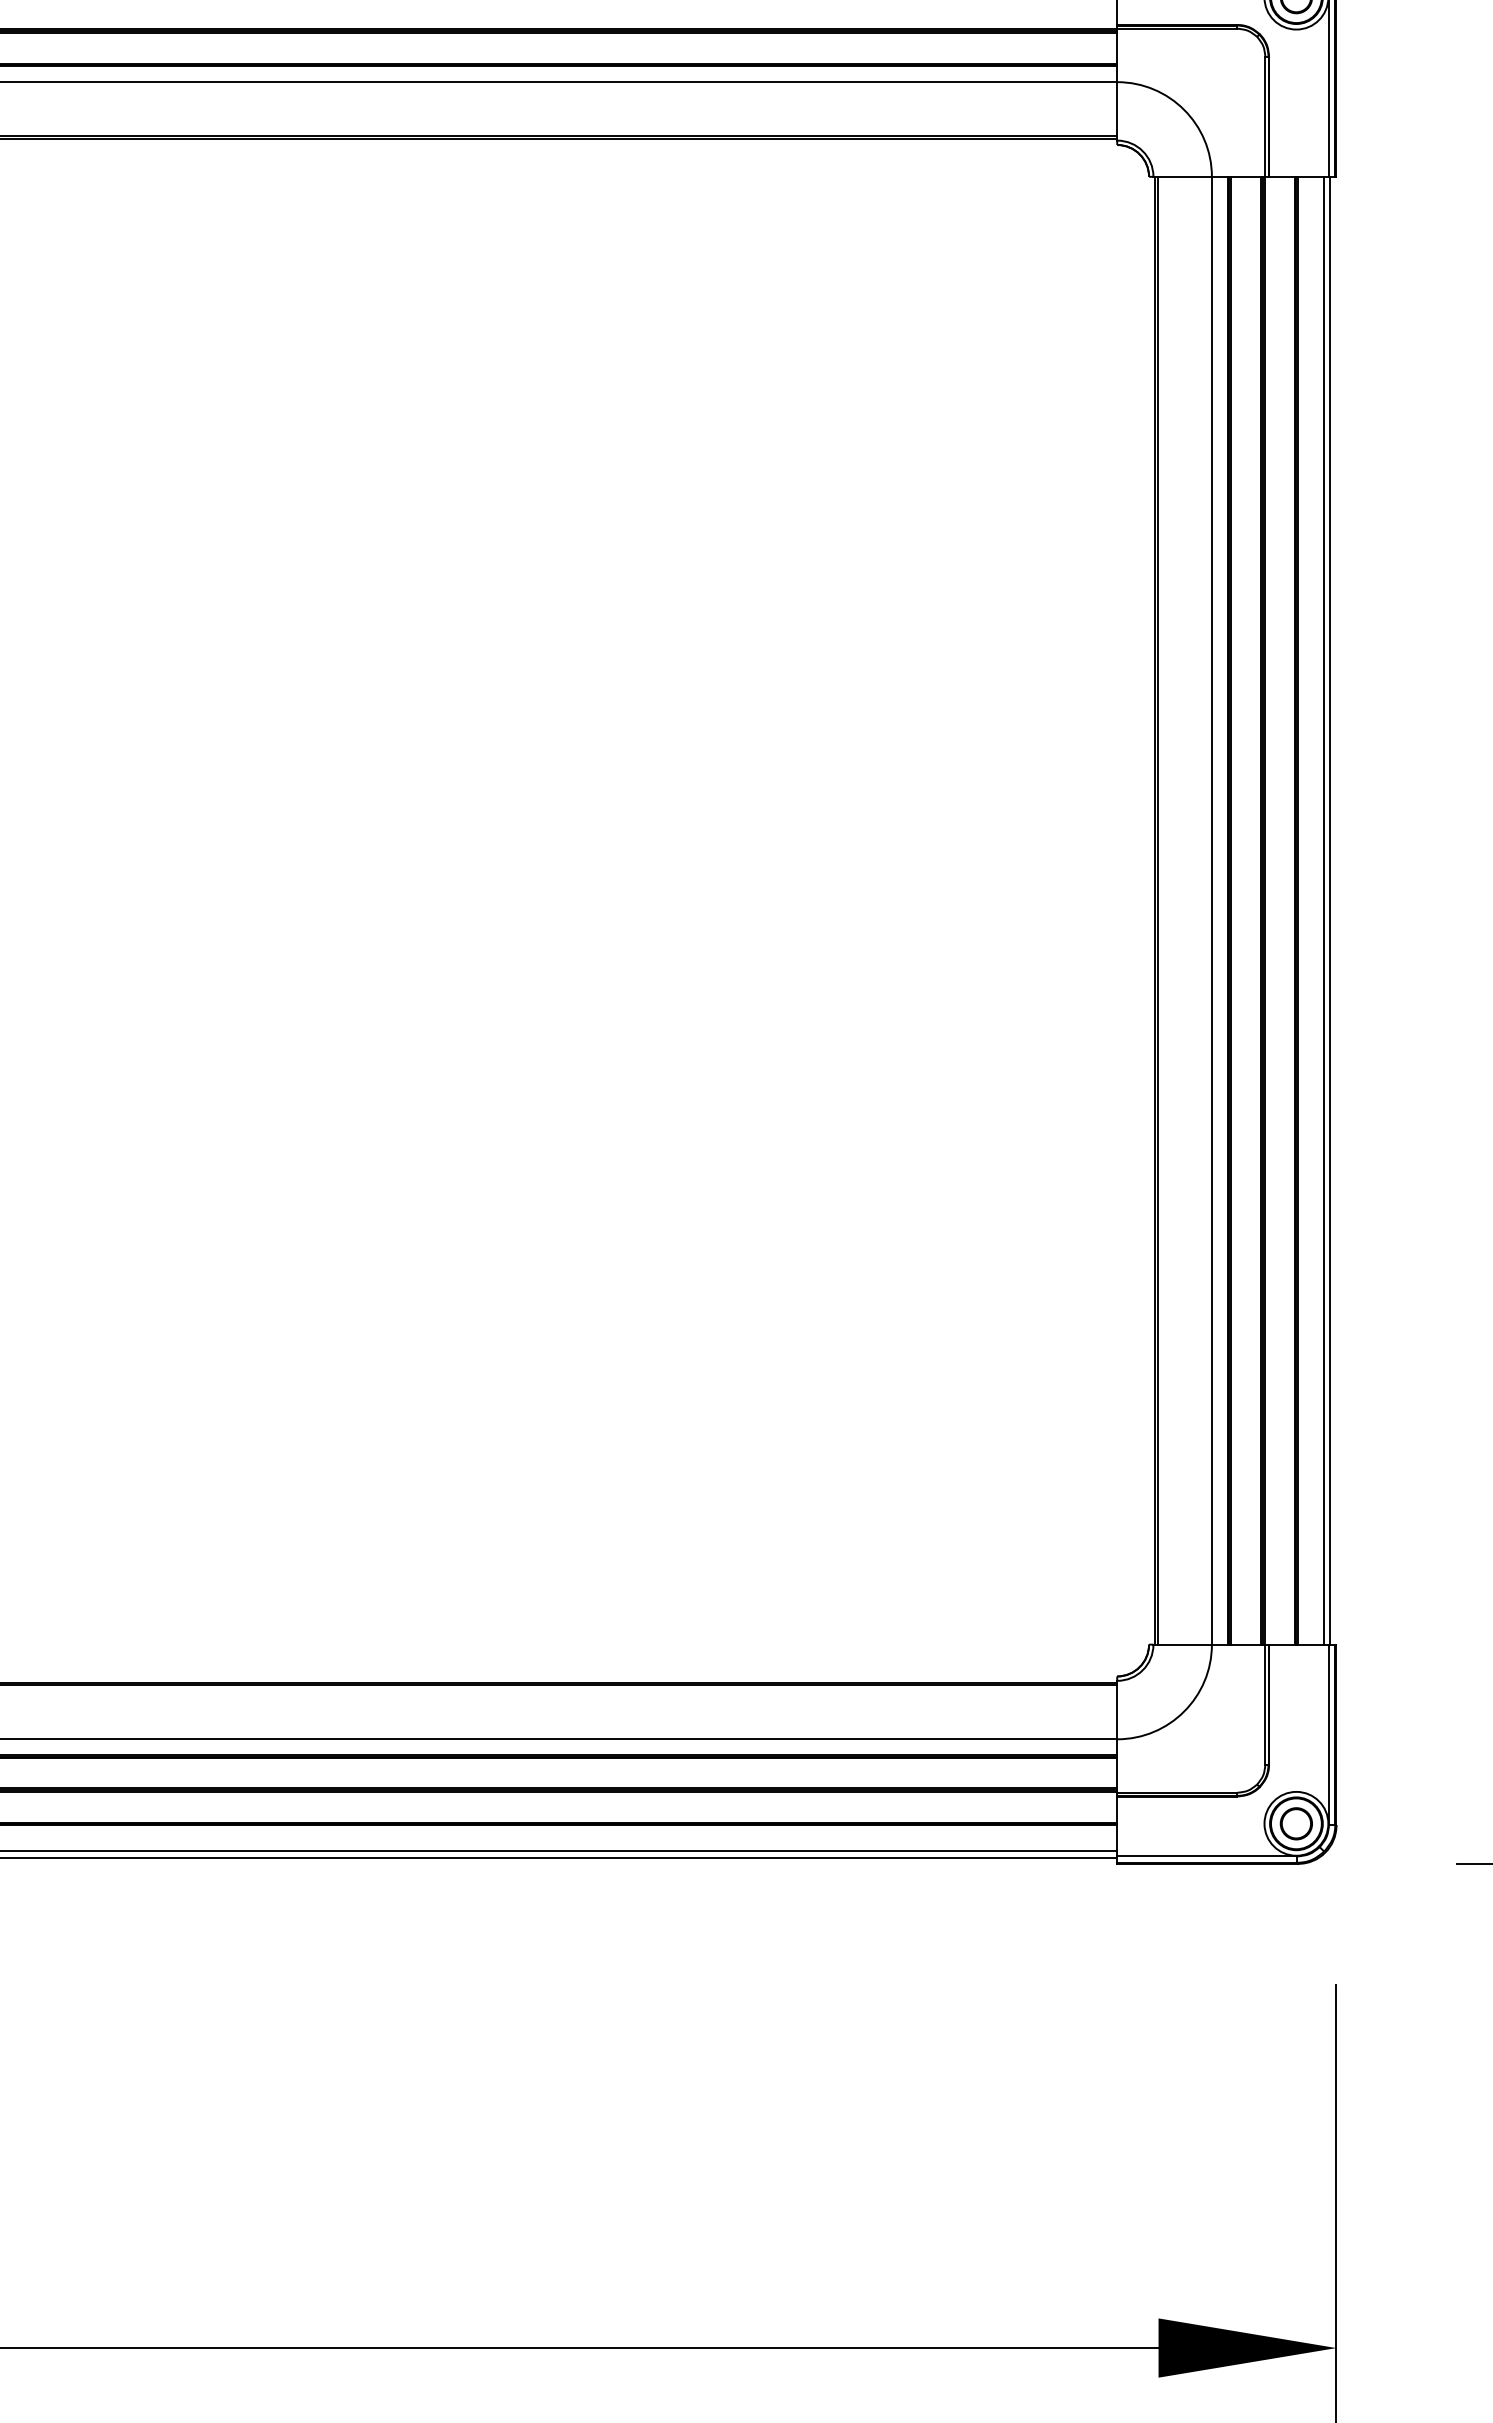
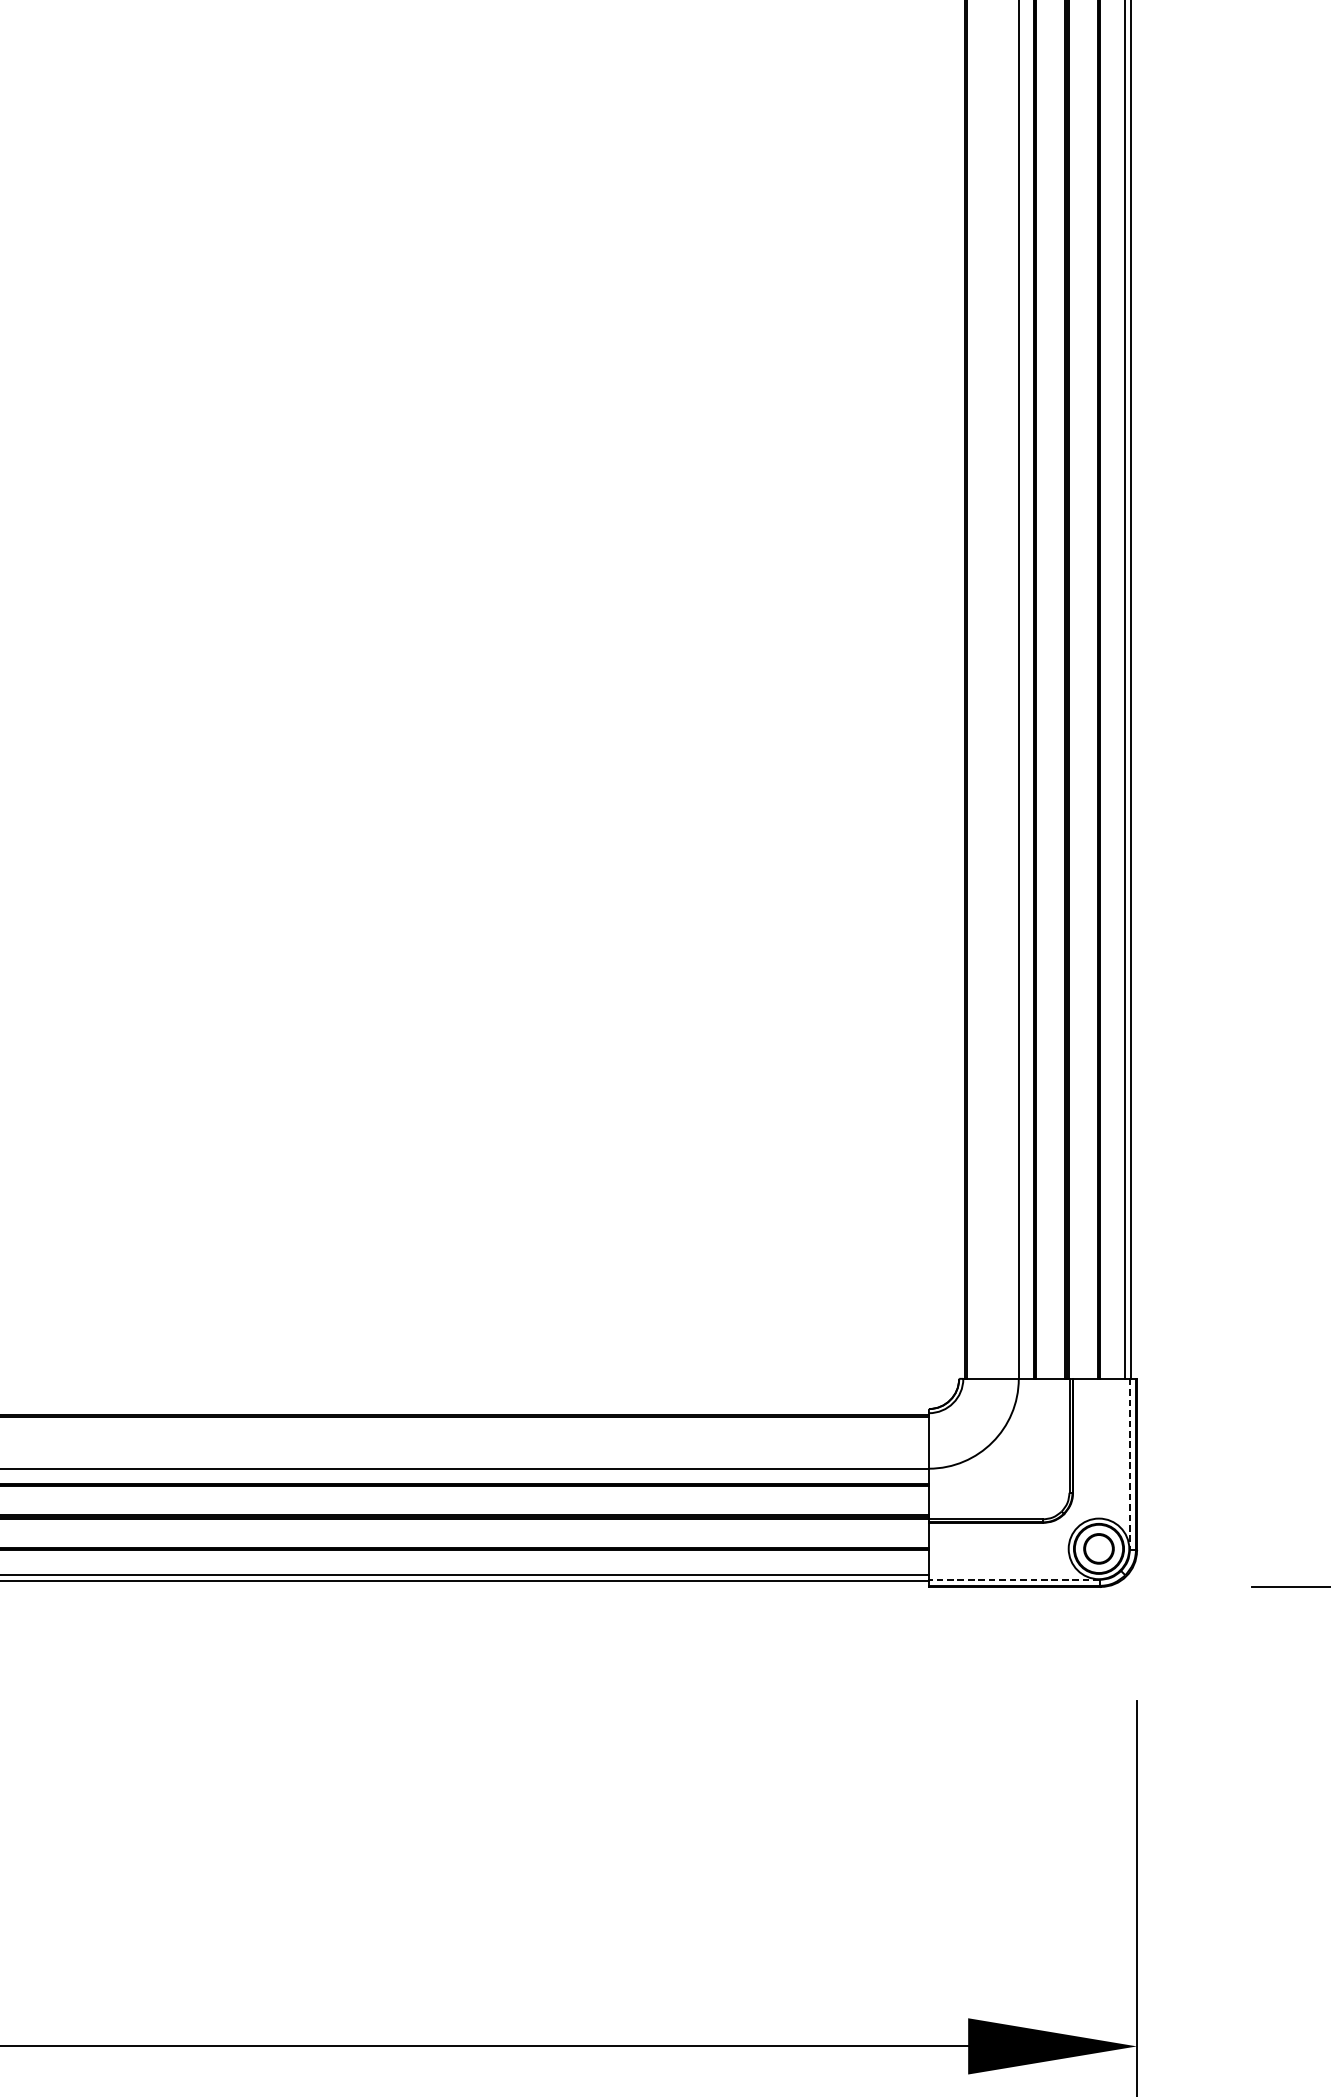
line: (1329, 1735) -> (1130, 1465), solid -> dashed
line: (1206, 1856) -> (1013, 1579), solid -> dashed

